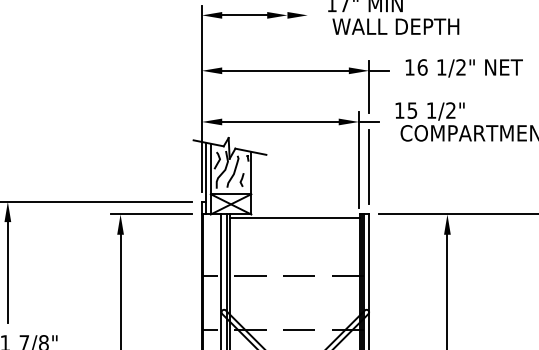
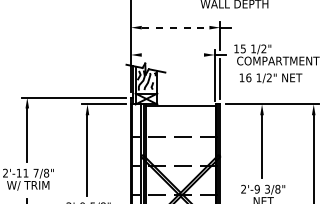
text: (463, 68) -> (270, 78), moved
line: (285, 70) -> (175, 27), solid -> dashed
line: (279, 121) -> (172, 54), removed

